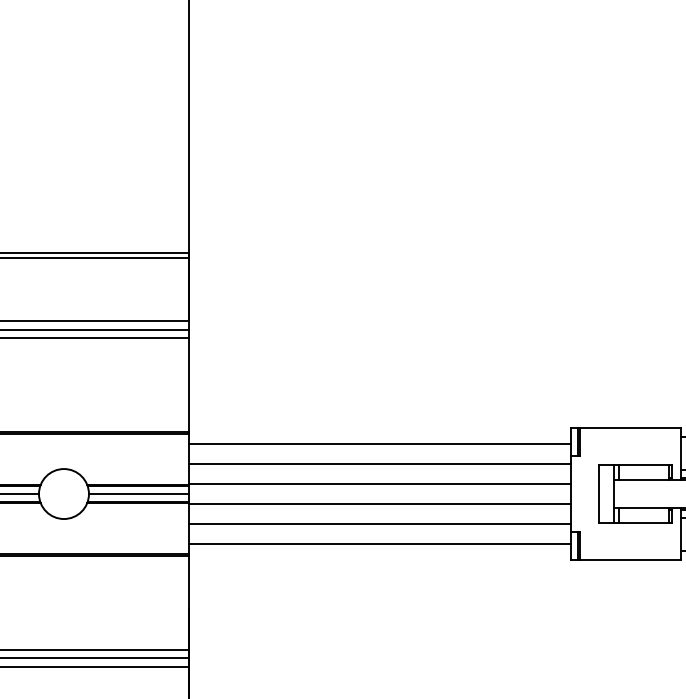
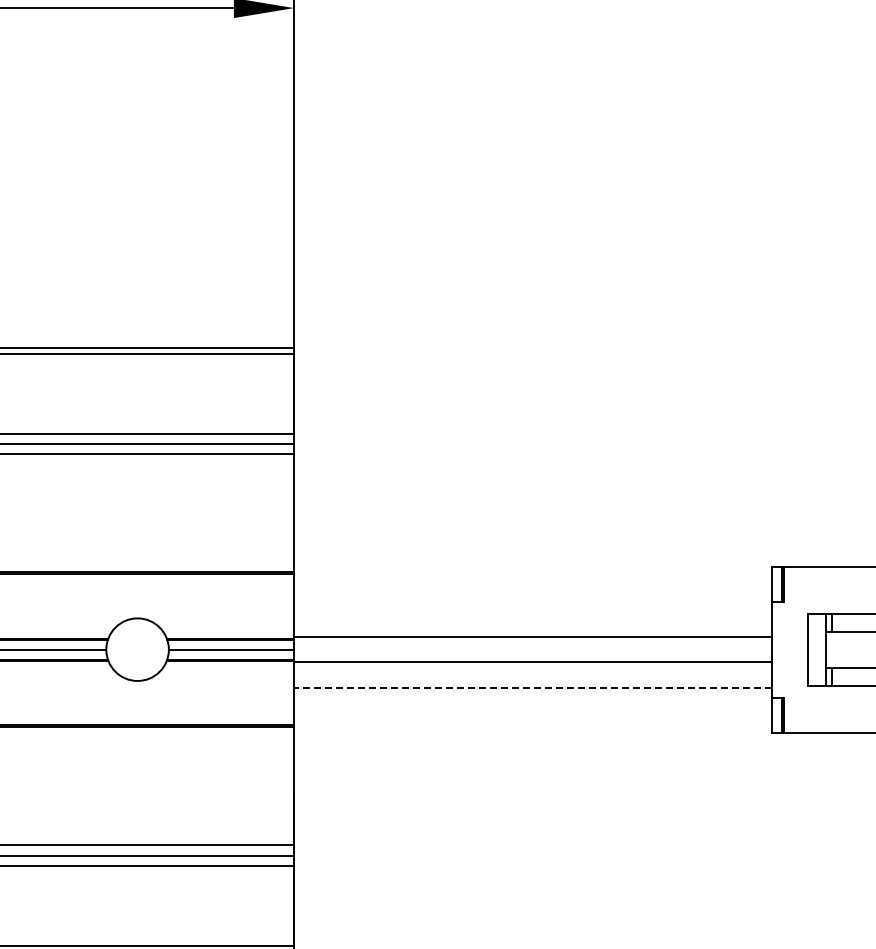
line: (379, 443) -> (532, 586), removed
line: (379, 463) -> (532, 611), removed
line: (380, 524) -> (533, 687), solid -> dashed
line: (379, 544) -> (532, 712), removed

